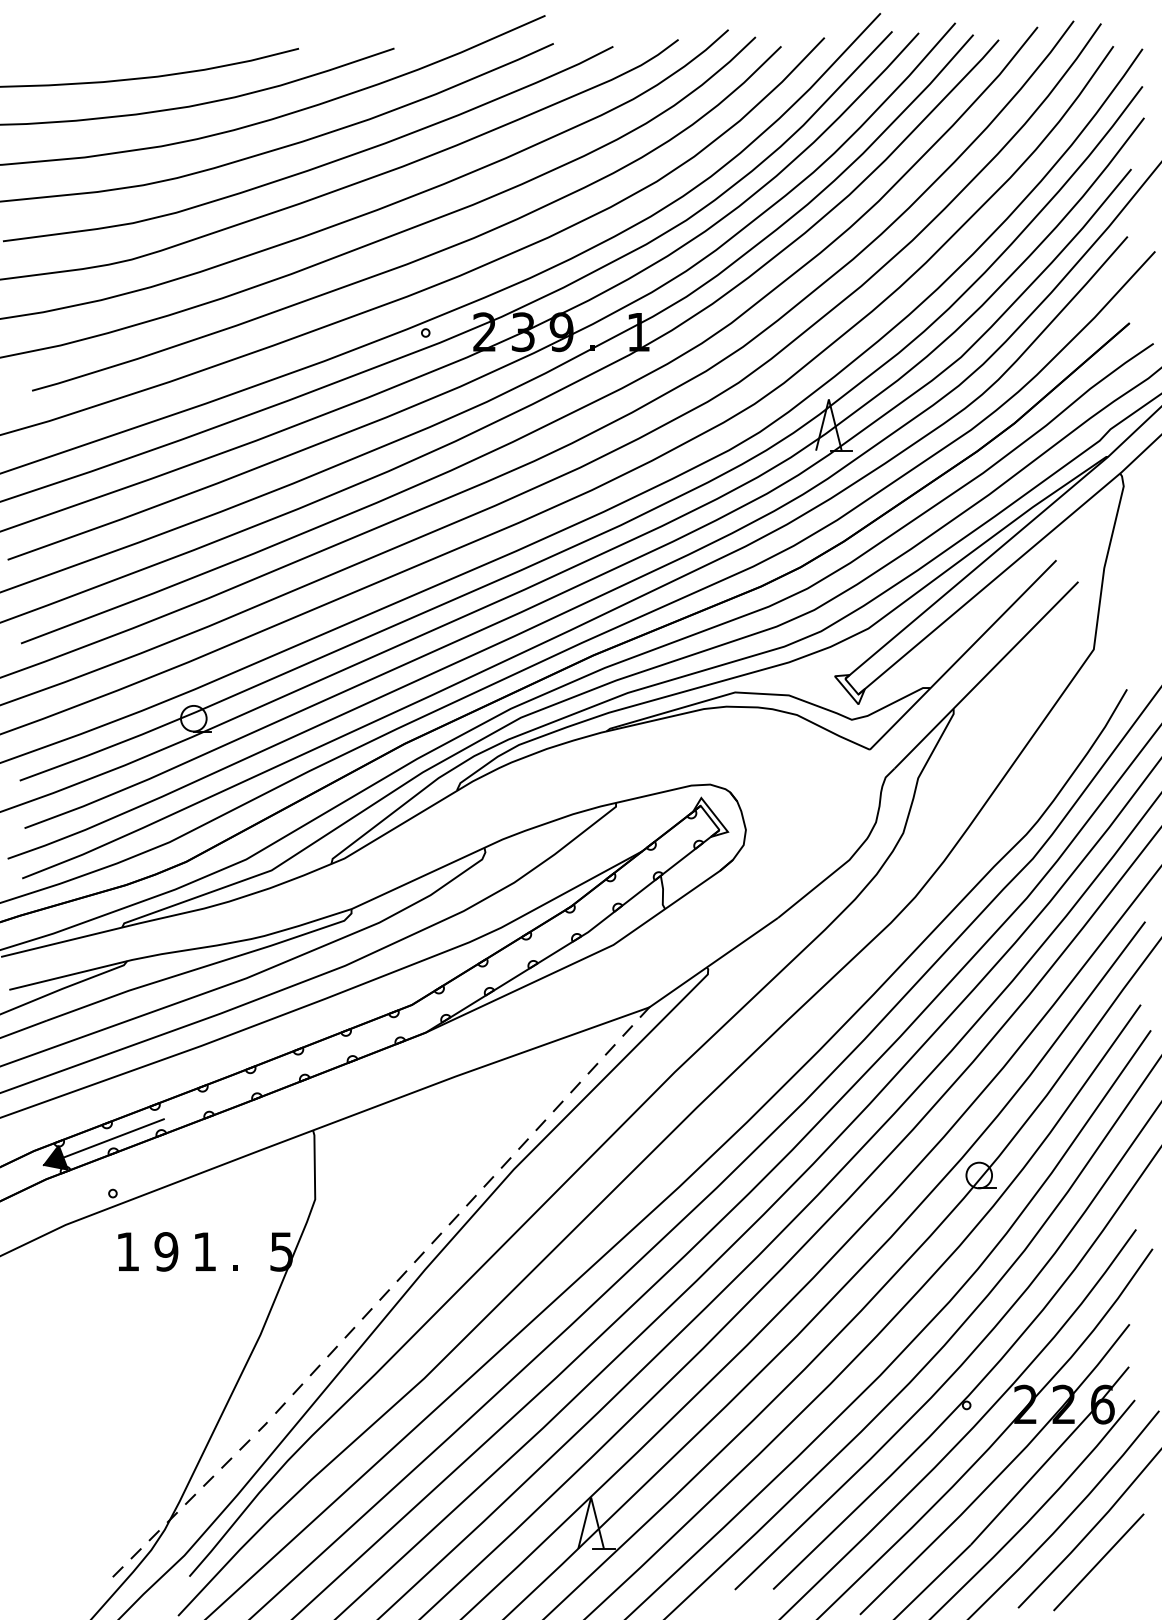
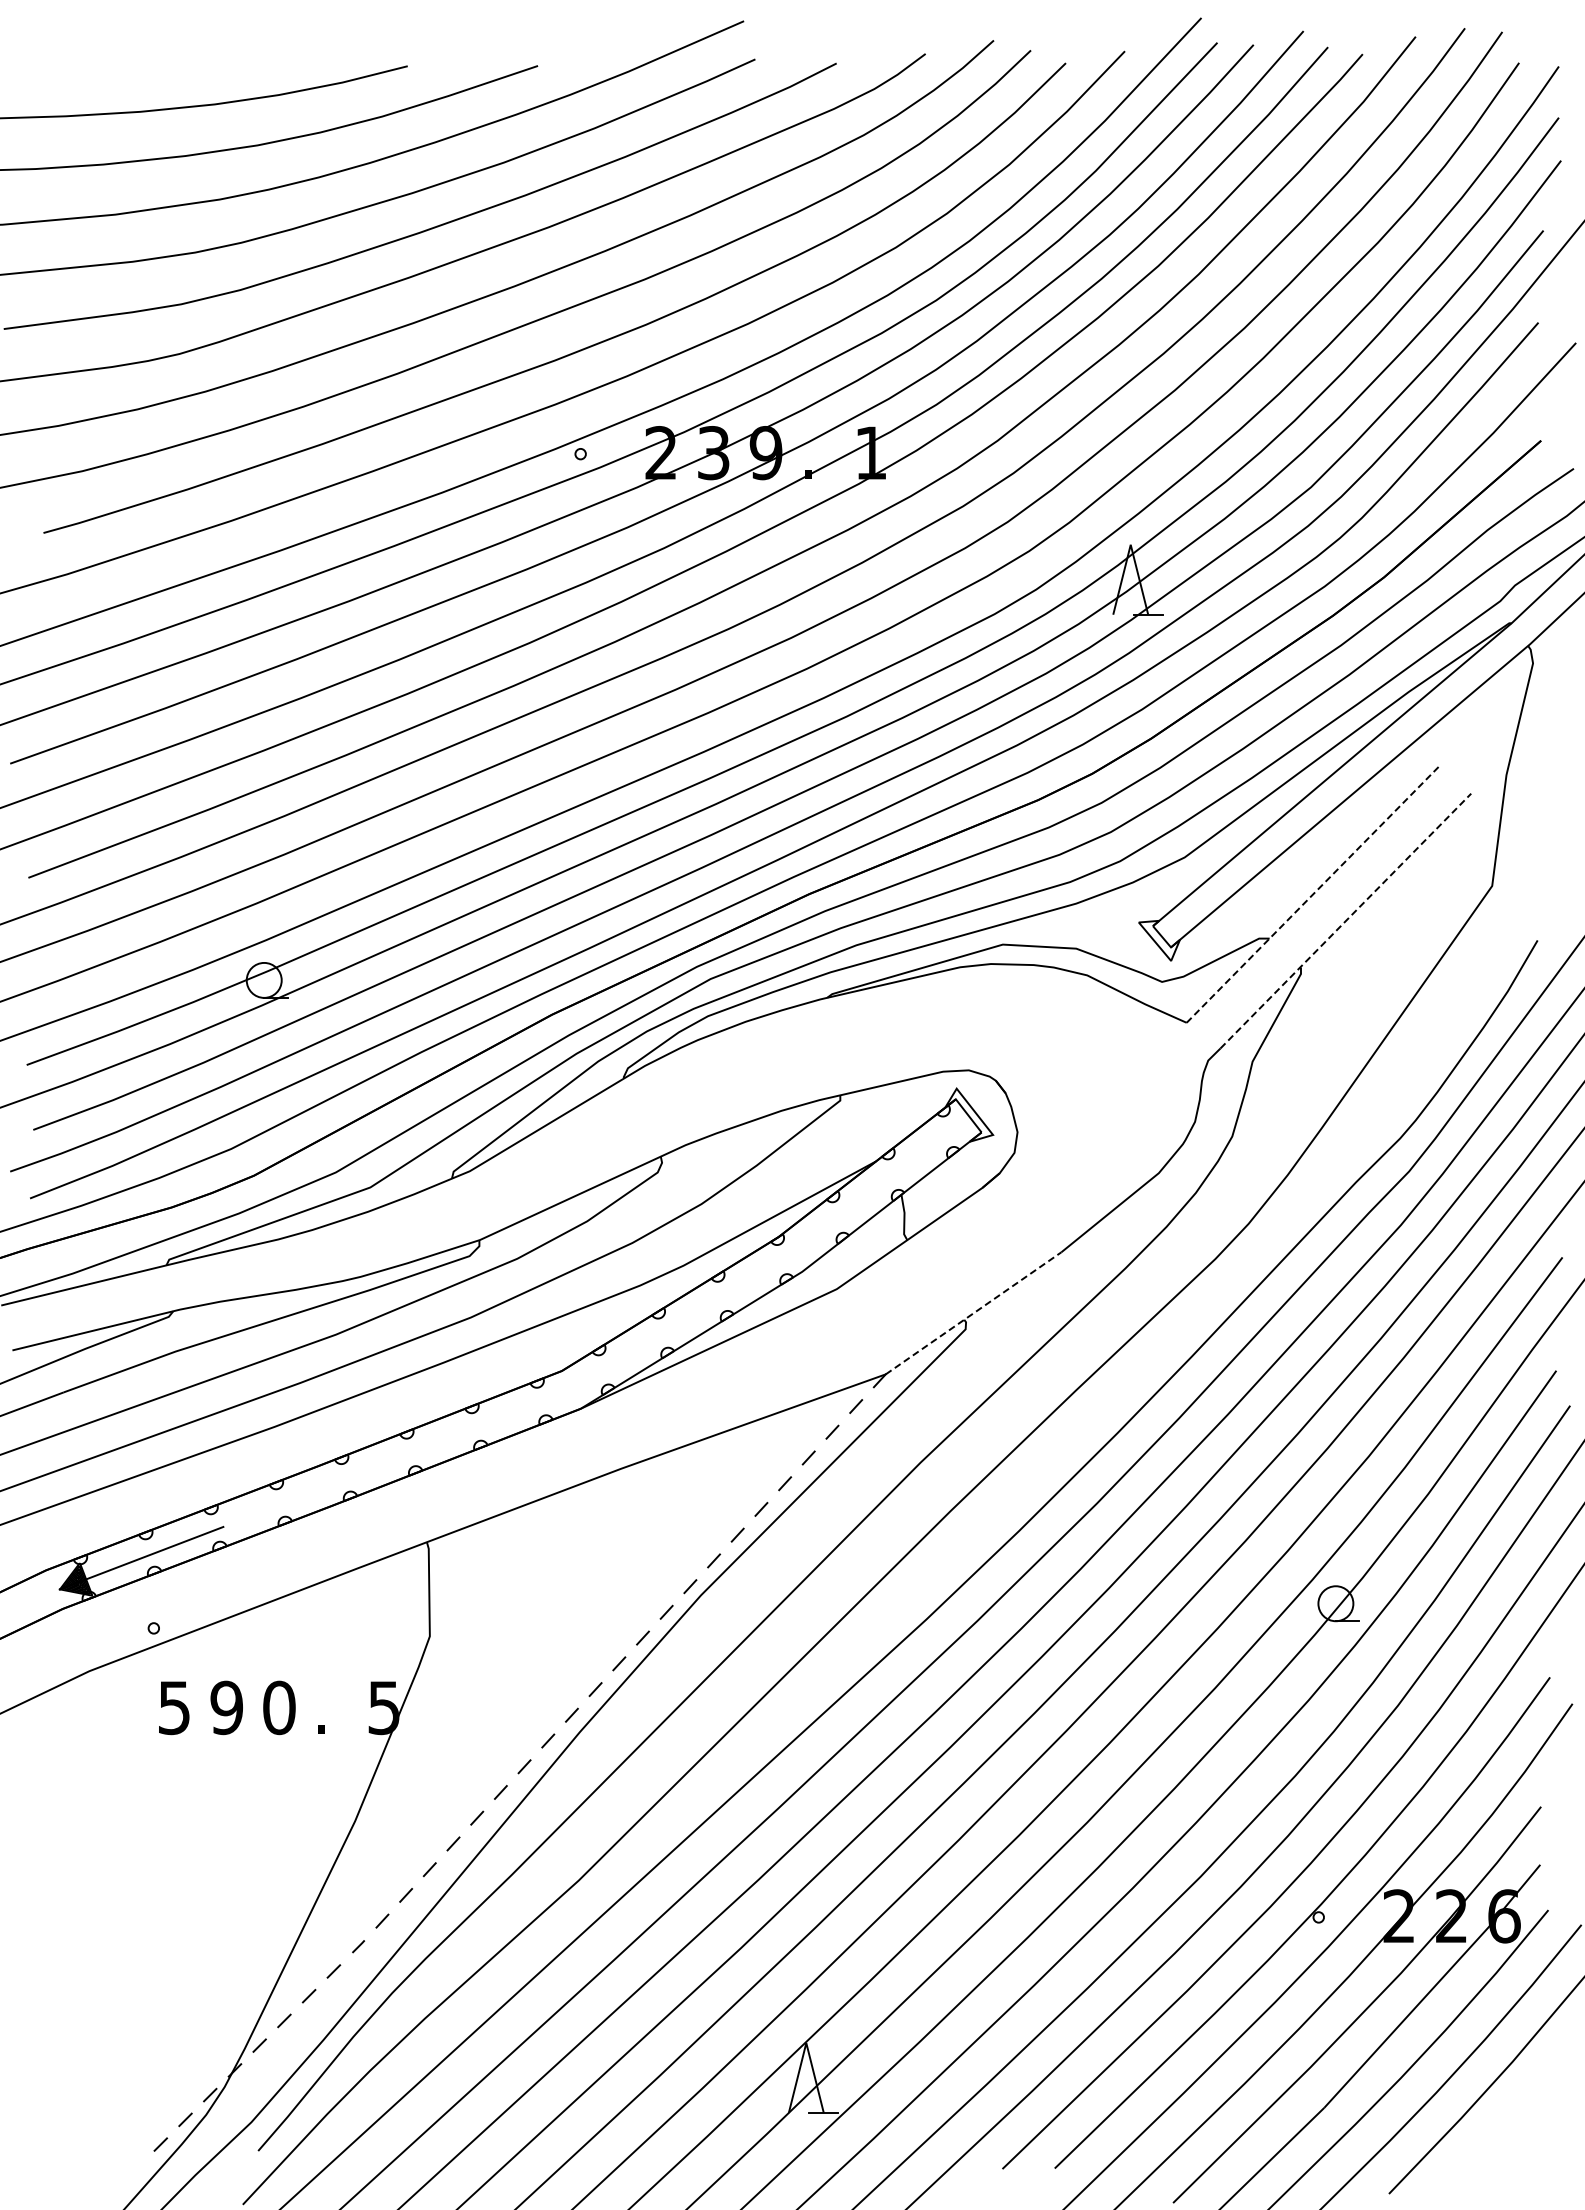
line: (963, 654) -> (1314, 893), solid -> dashed
line: (986, 675) -> (1345, 921), solid -> dashed
line: (713, 962) -> (973, 1313), solid -> dashed
text: (205, 1251) -> (279, 1707), 1 -> 0
text: (128, 1252) -> (174, 1708), 1 -> 5
line: (1099, 1562) -> (1499, 2131), removed

